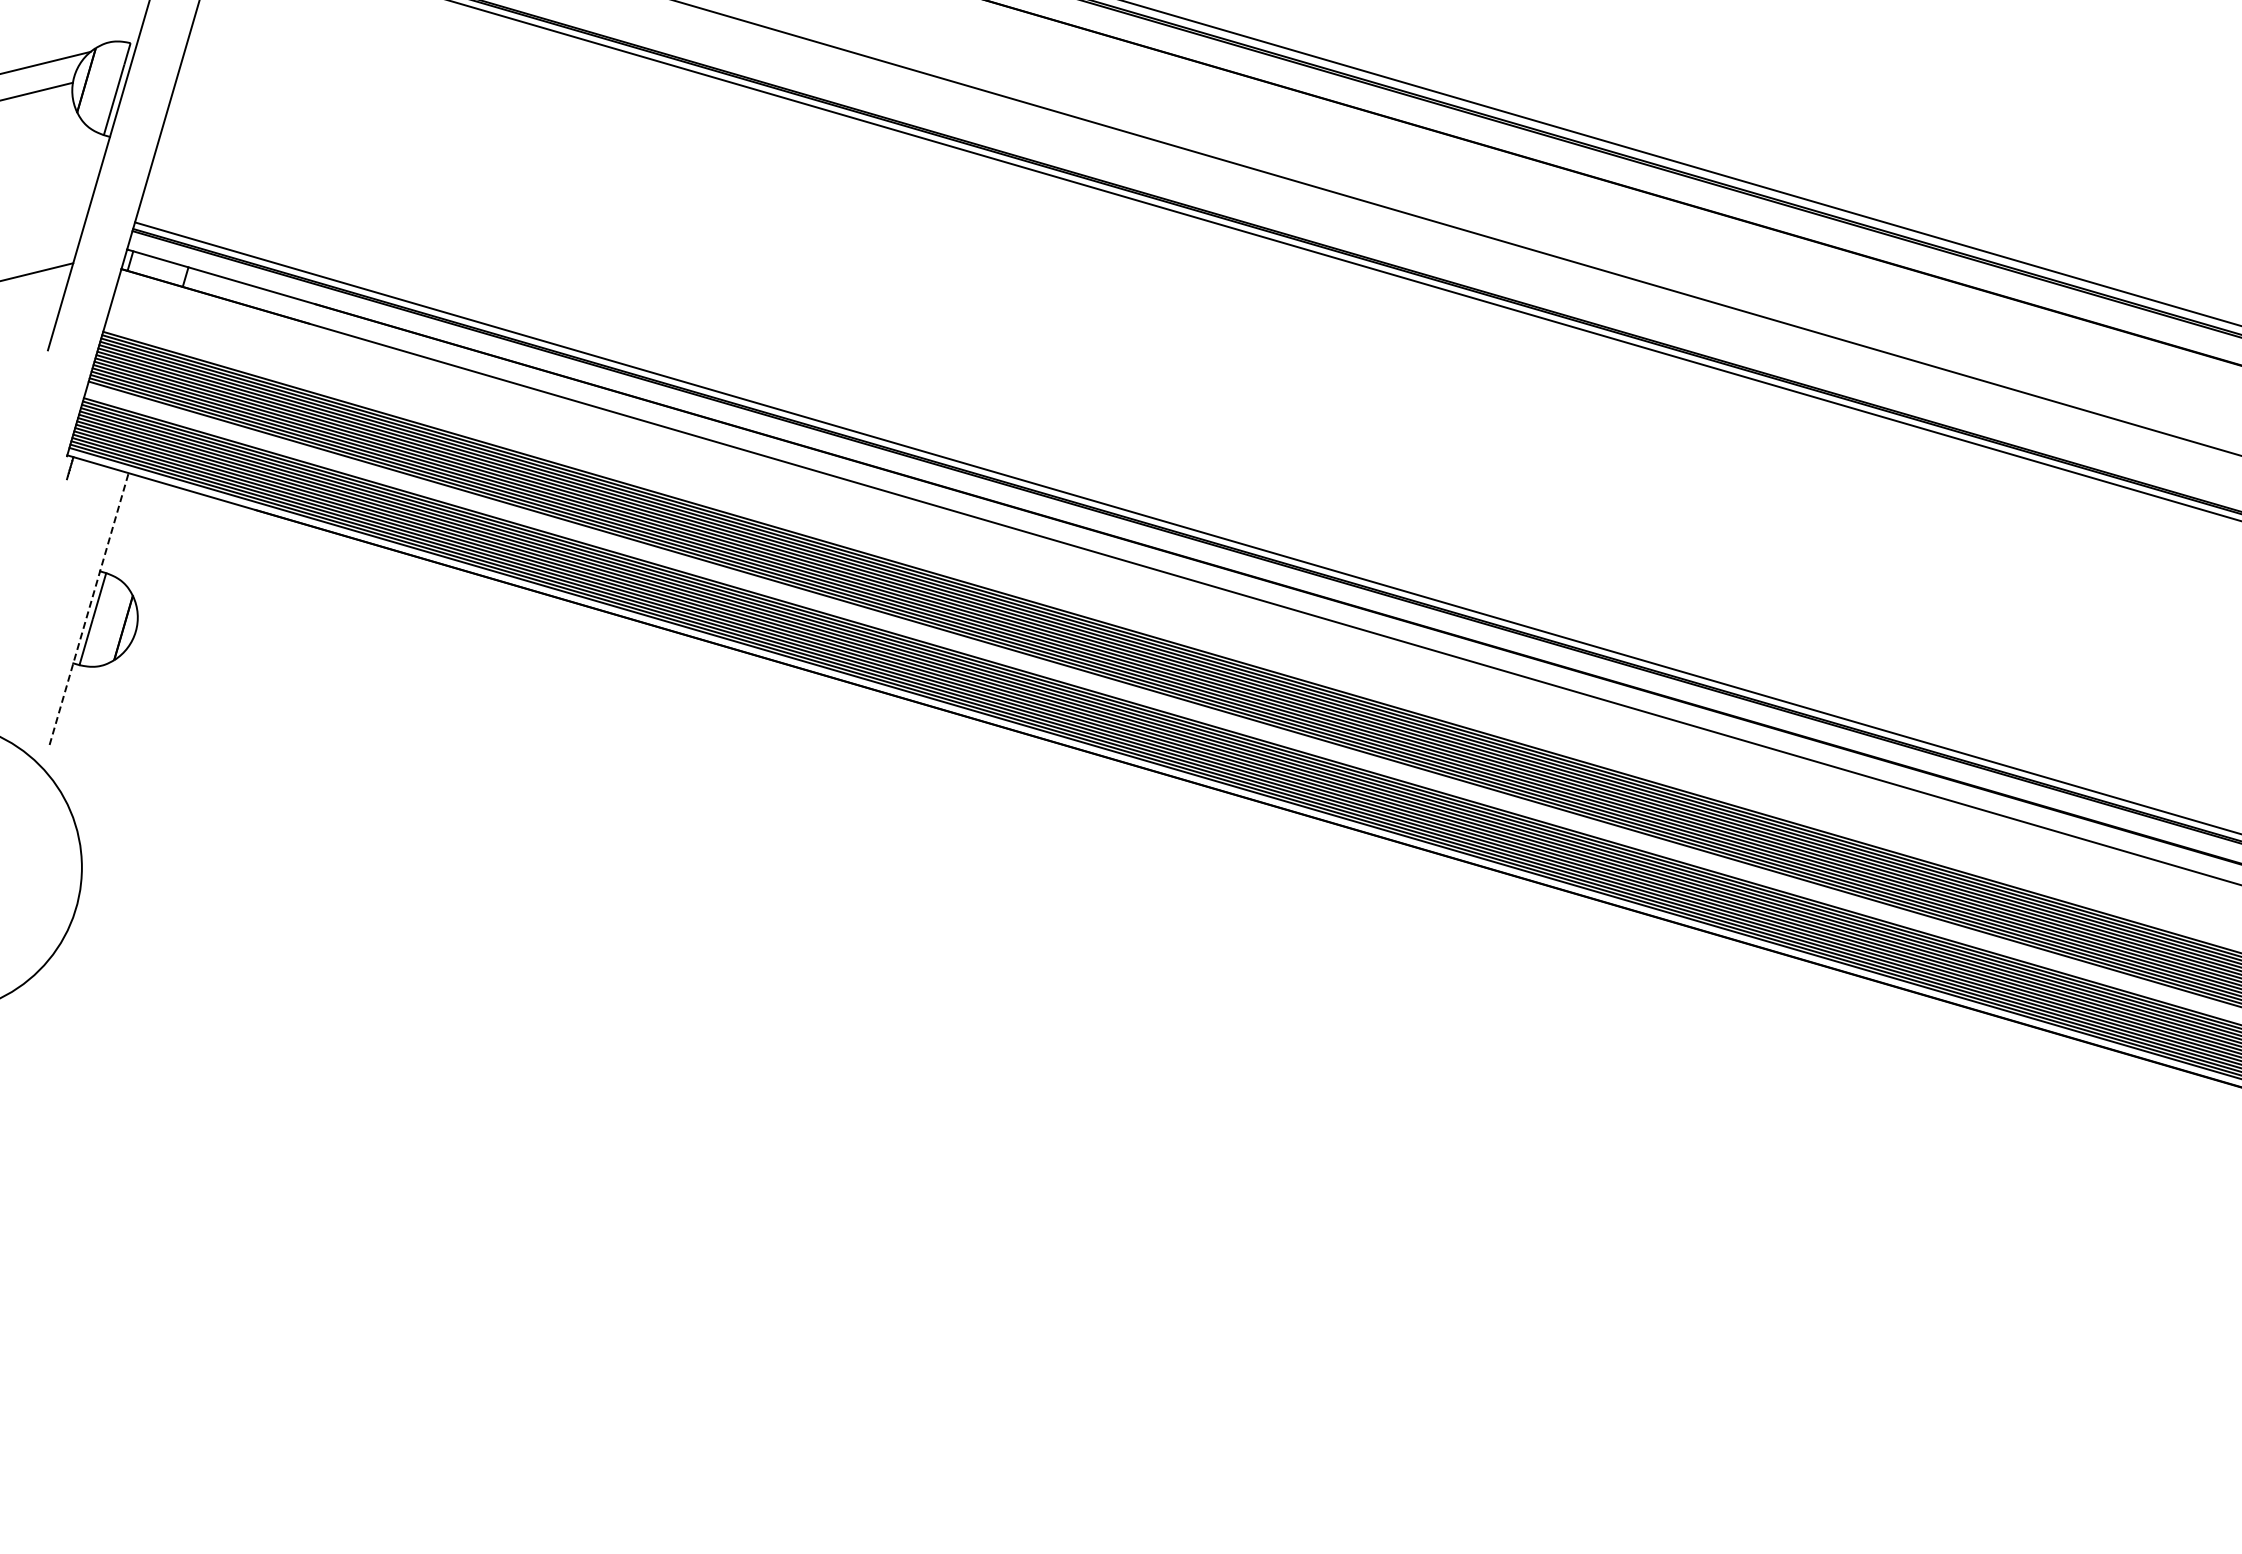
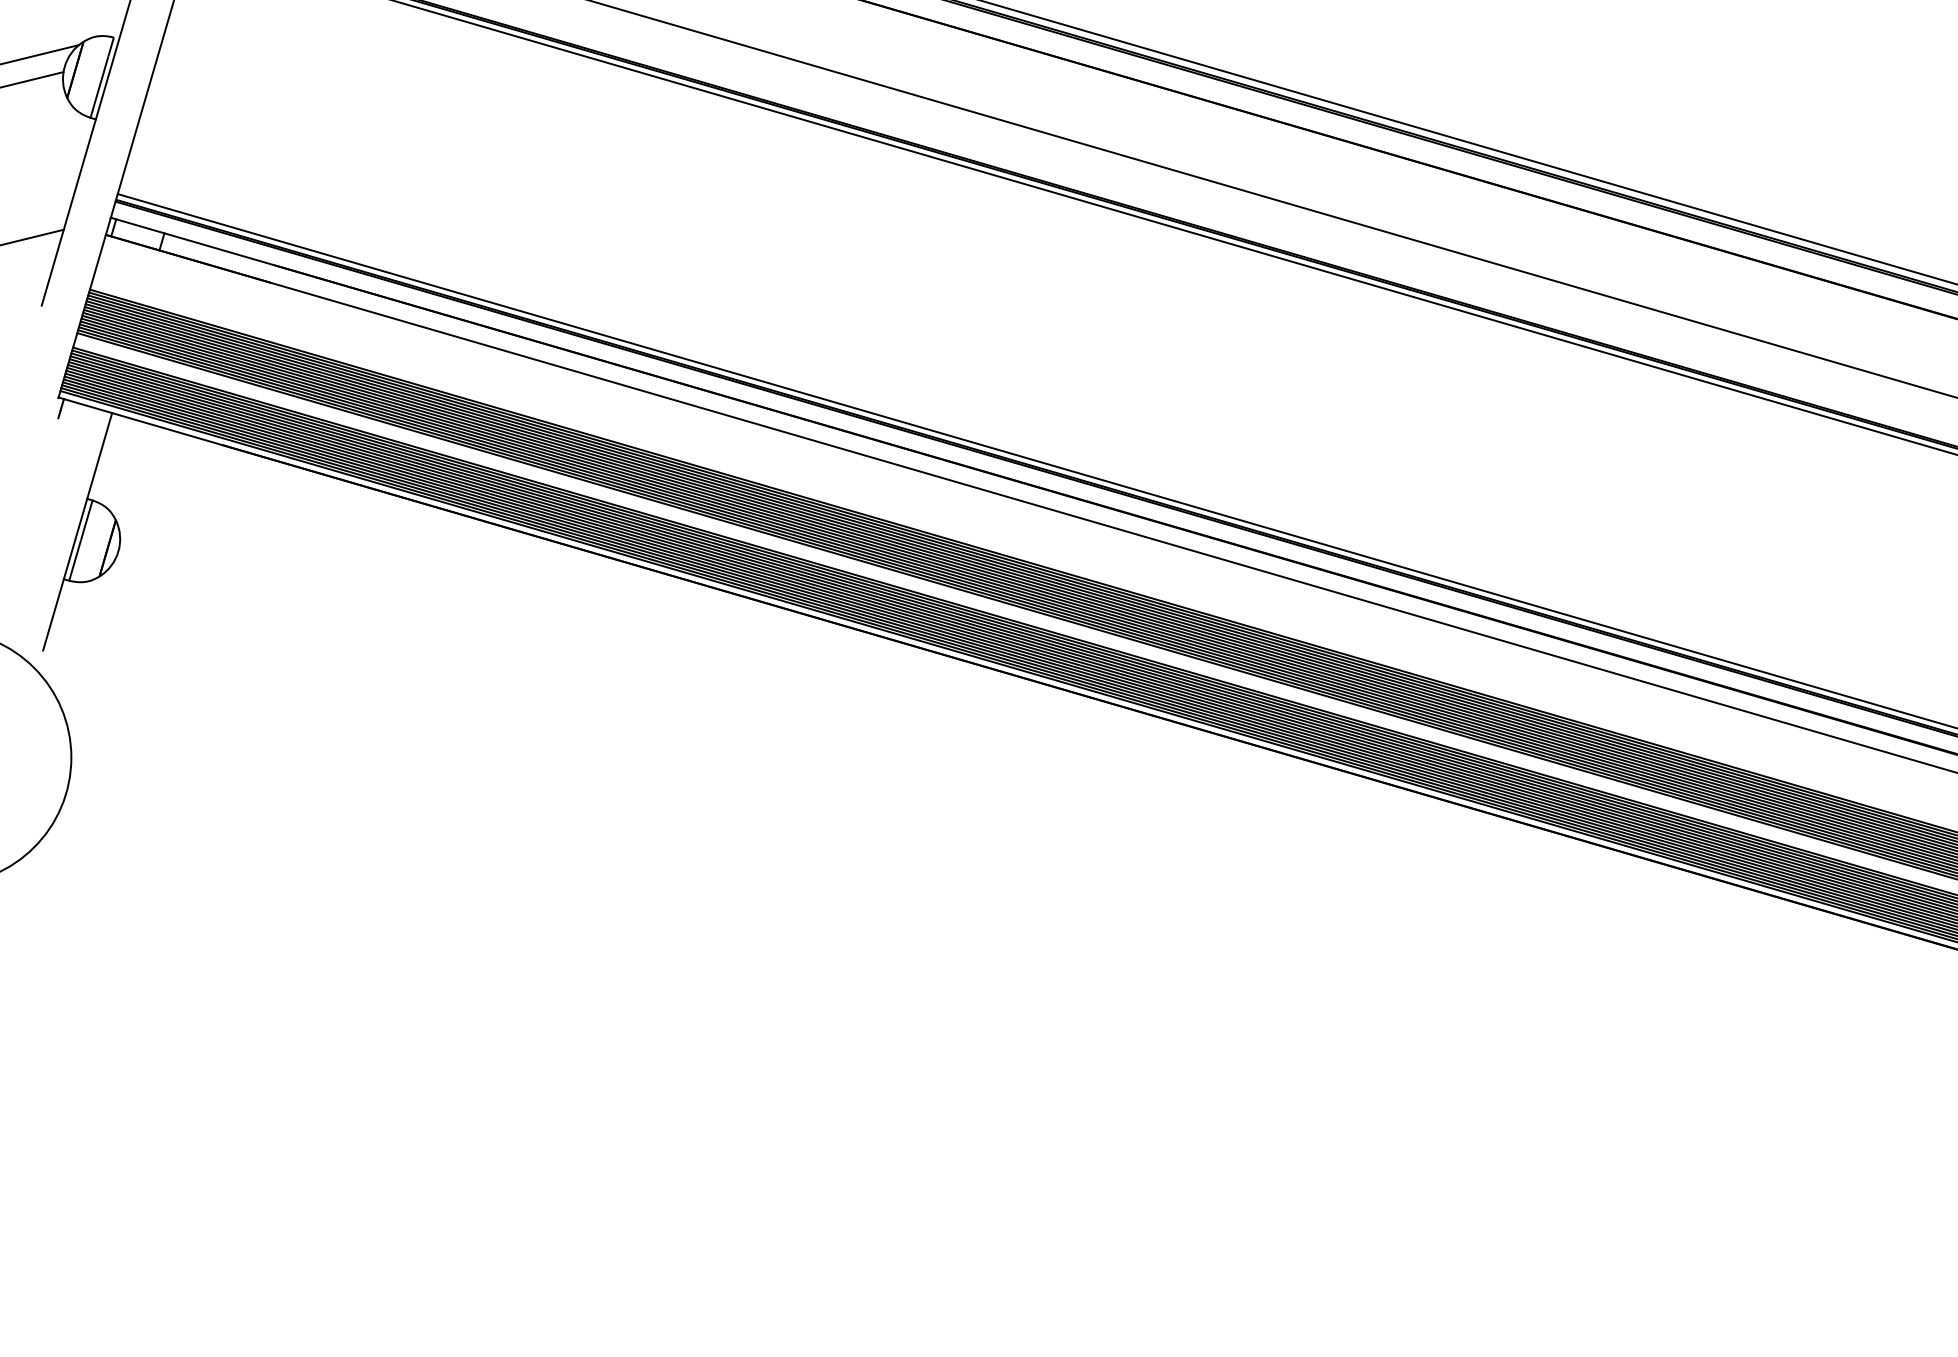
line: (89, 609) -> (77, 532), dashed -> solid

